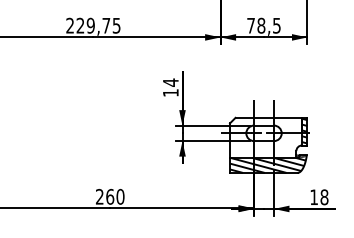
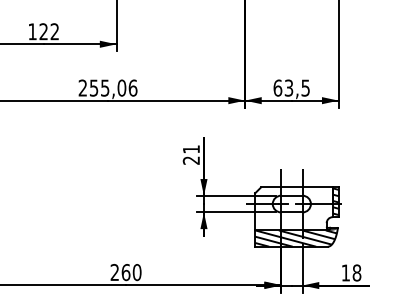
text: (98, 25) -> (113, 87), 229,75 -> 255,06
text: (256, 25) -> (283, 87), 78,5 -> 63,5
text: (169, 87) -> (190, 154), 14 -> 21

